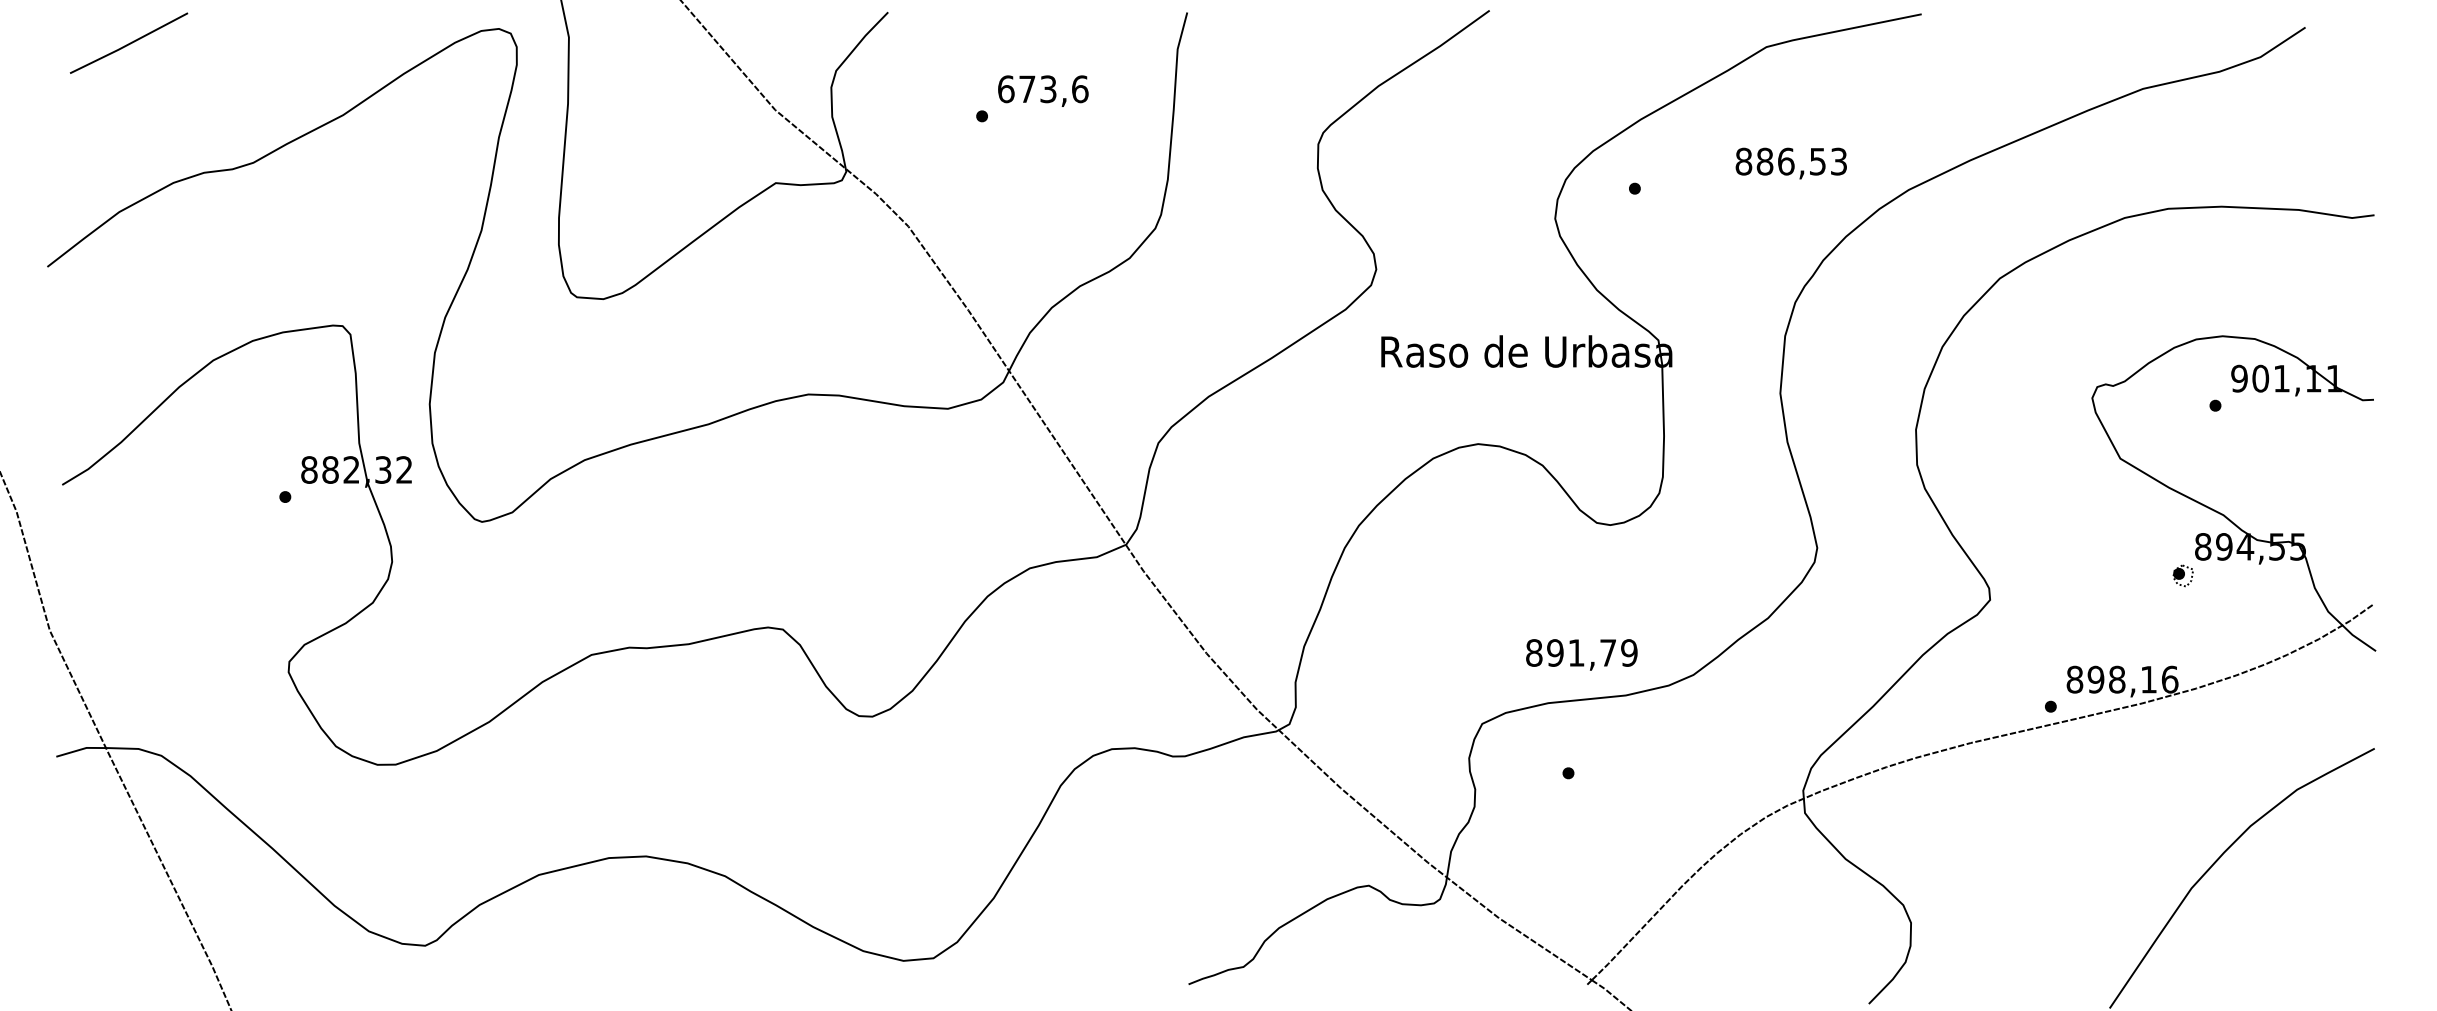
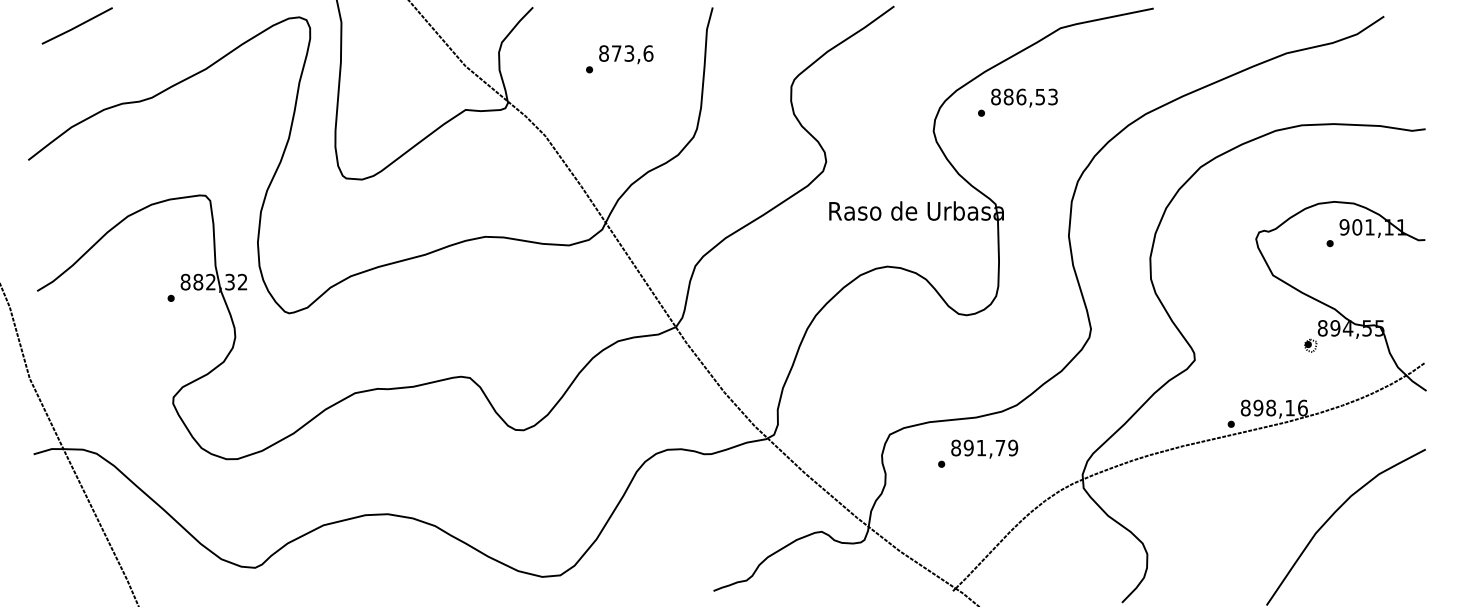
text: (1006, 89) -> (604, 53), 673,6 -> 873,6
text: (1791, 162) -> (1024, 97), moved
text: (1581, 653) -> (984, 448), moved

